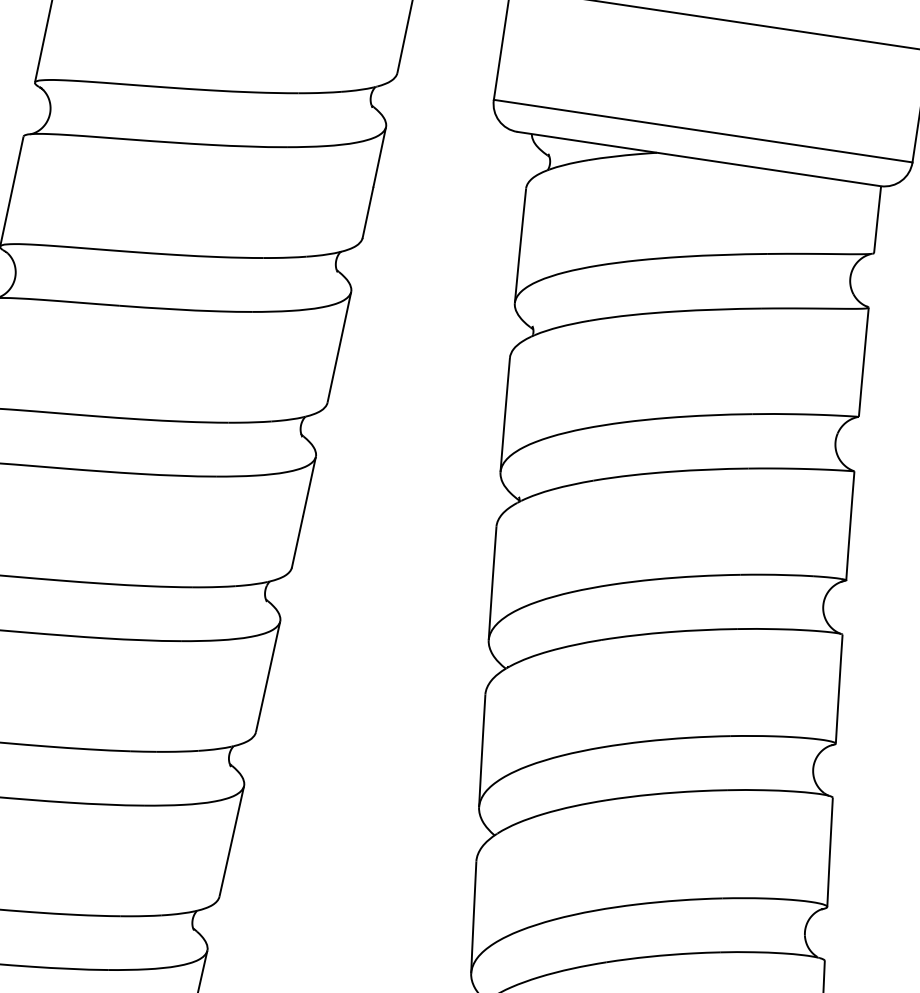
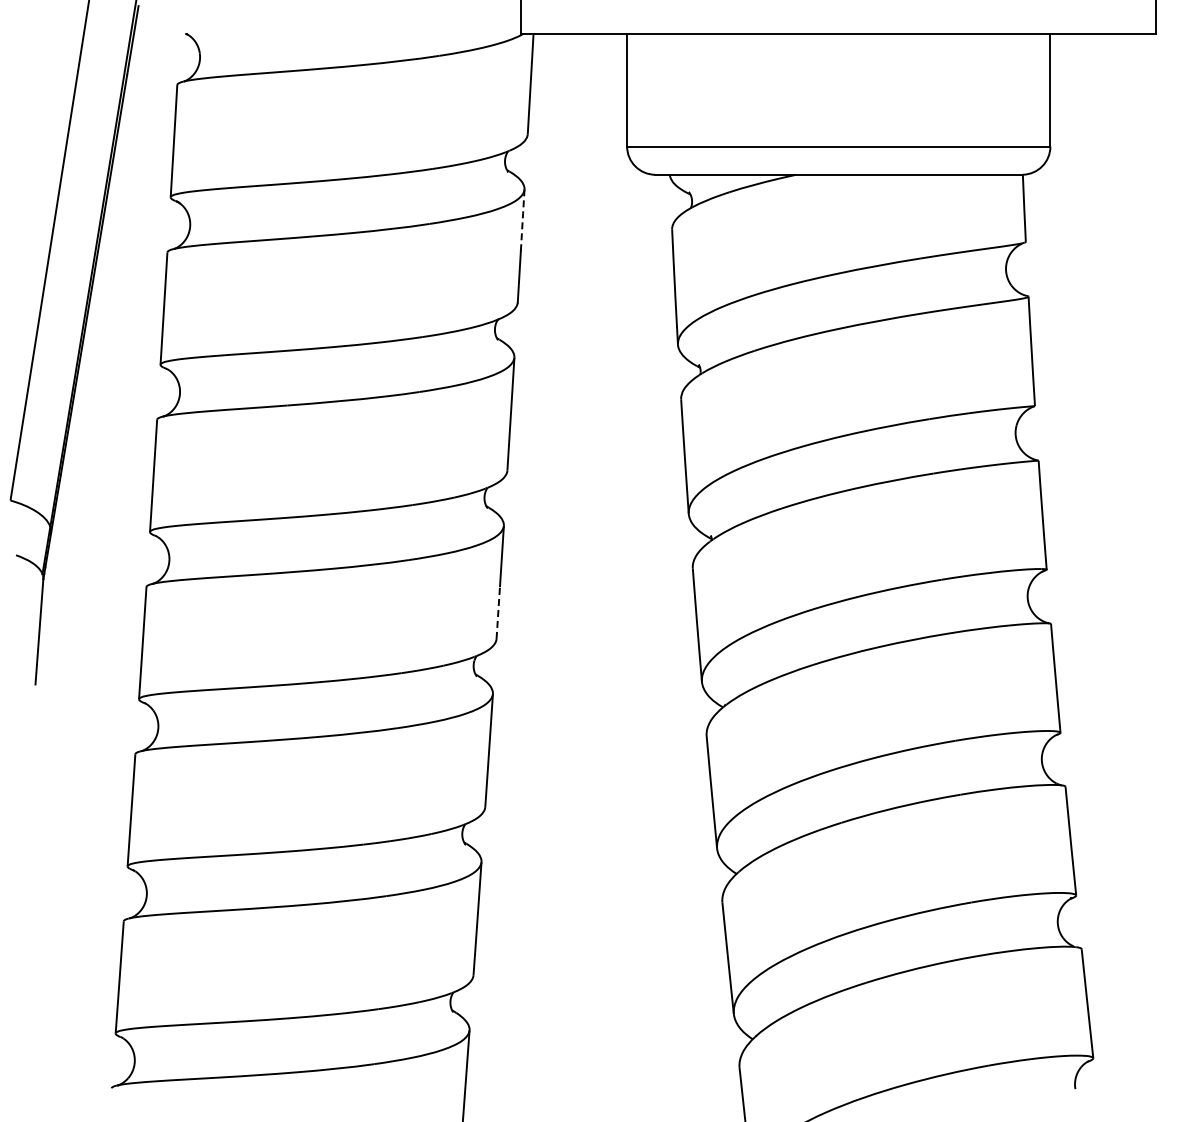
line: (379, 157) -> (522, 220), solid -> dashed
line: (297, 542) -> (498, 613), solid -> dashed

